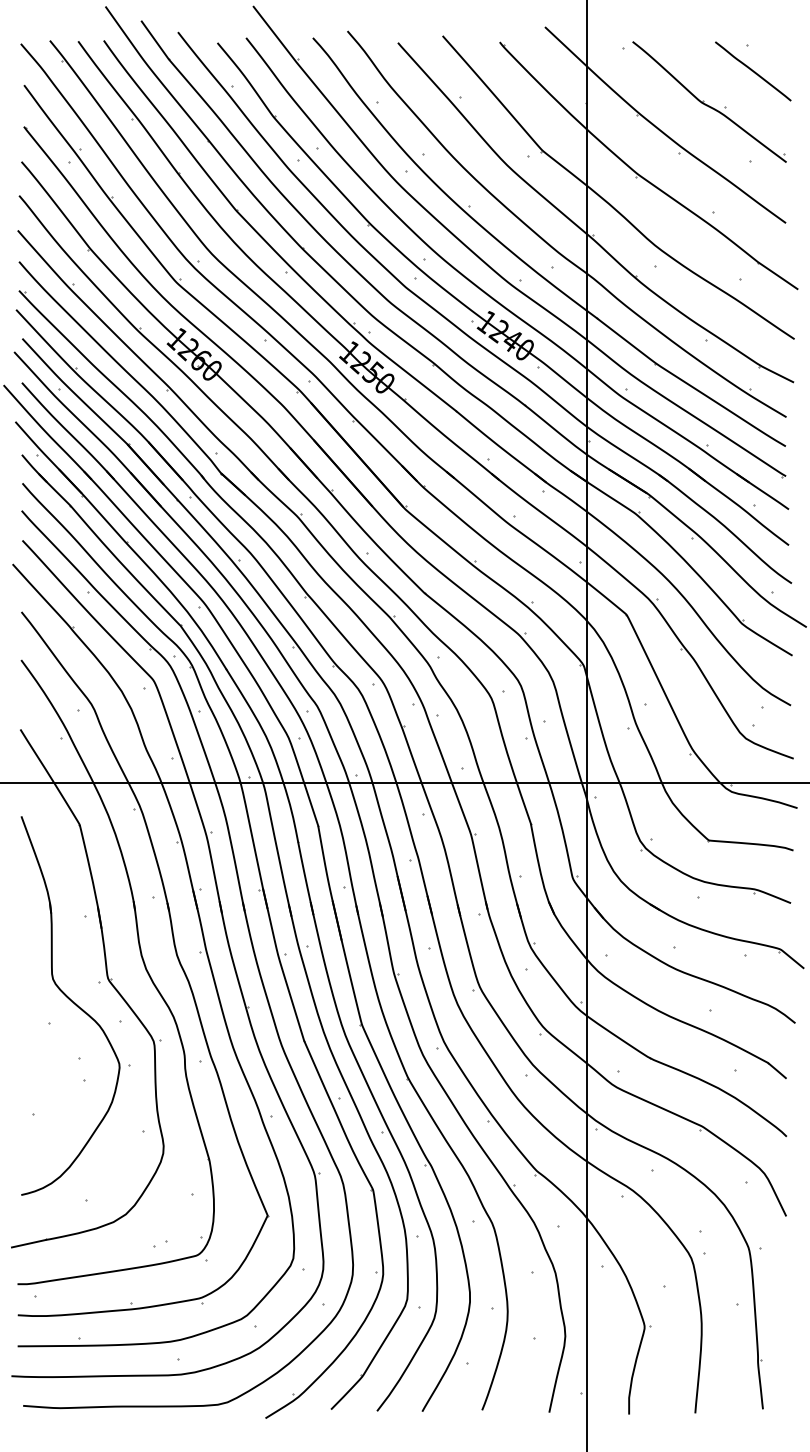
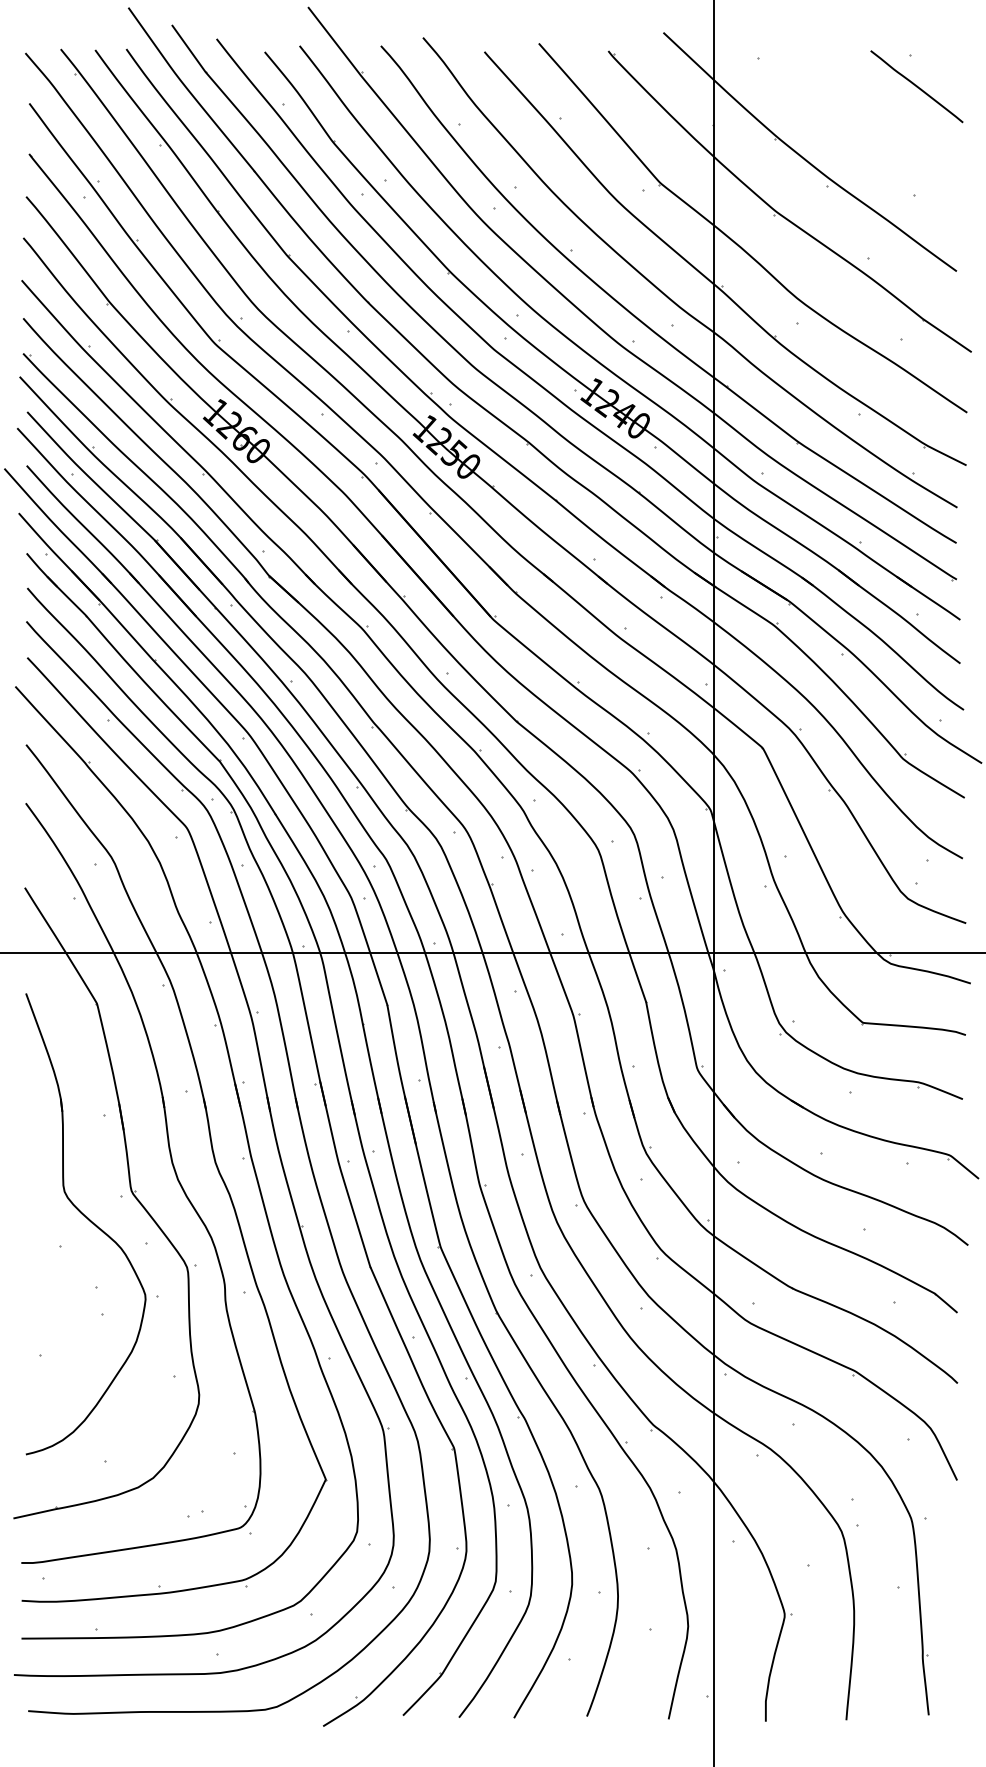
part: (709, 101) -> (863, 123), removed

